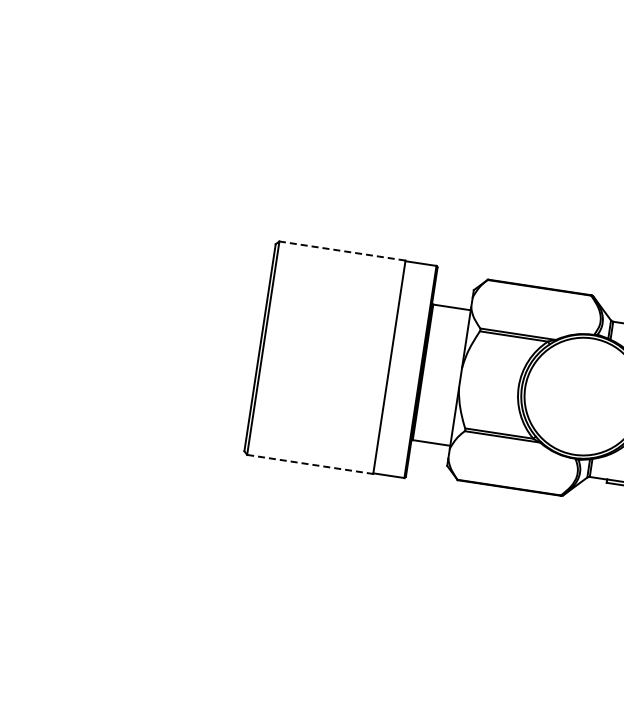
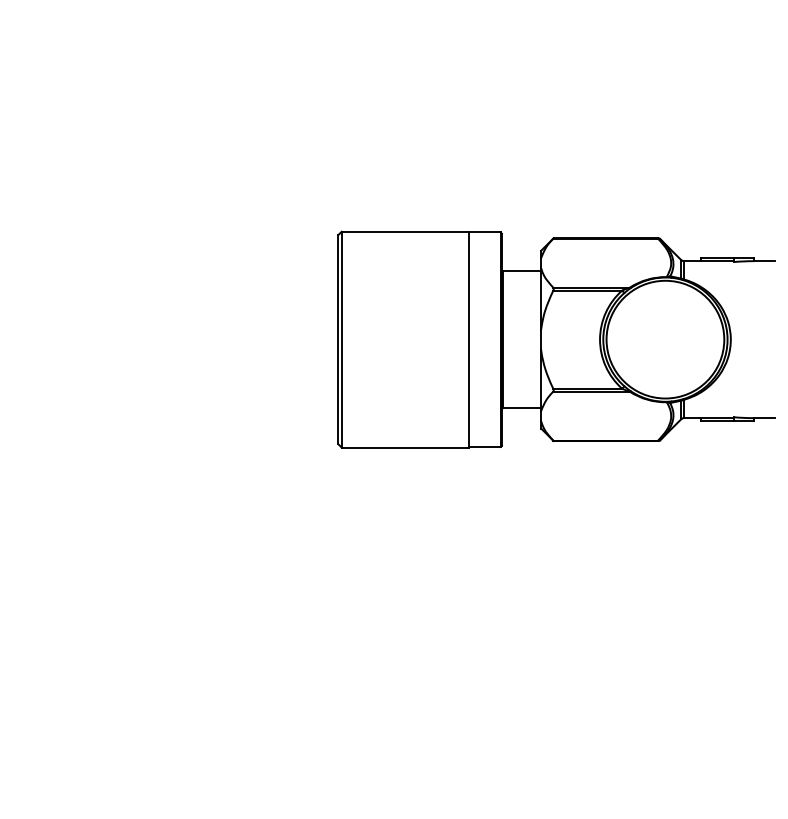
line: (342, 250) -> (405, 231), dashed -> solid
line: (310, 464) -> (405, 447), dashed -> solid

